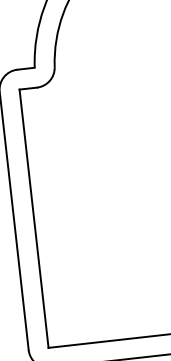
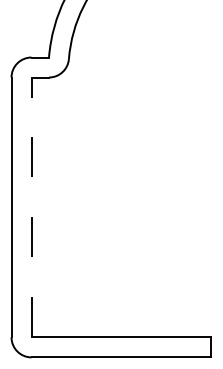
line: (34, 218) -> (31, 207), solid -> dashed

